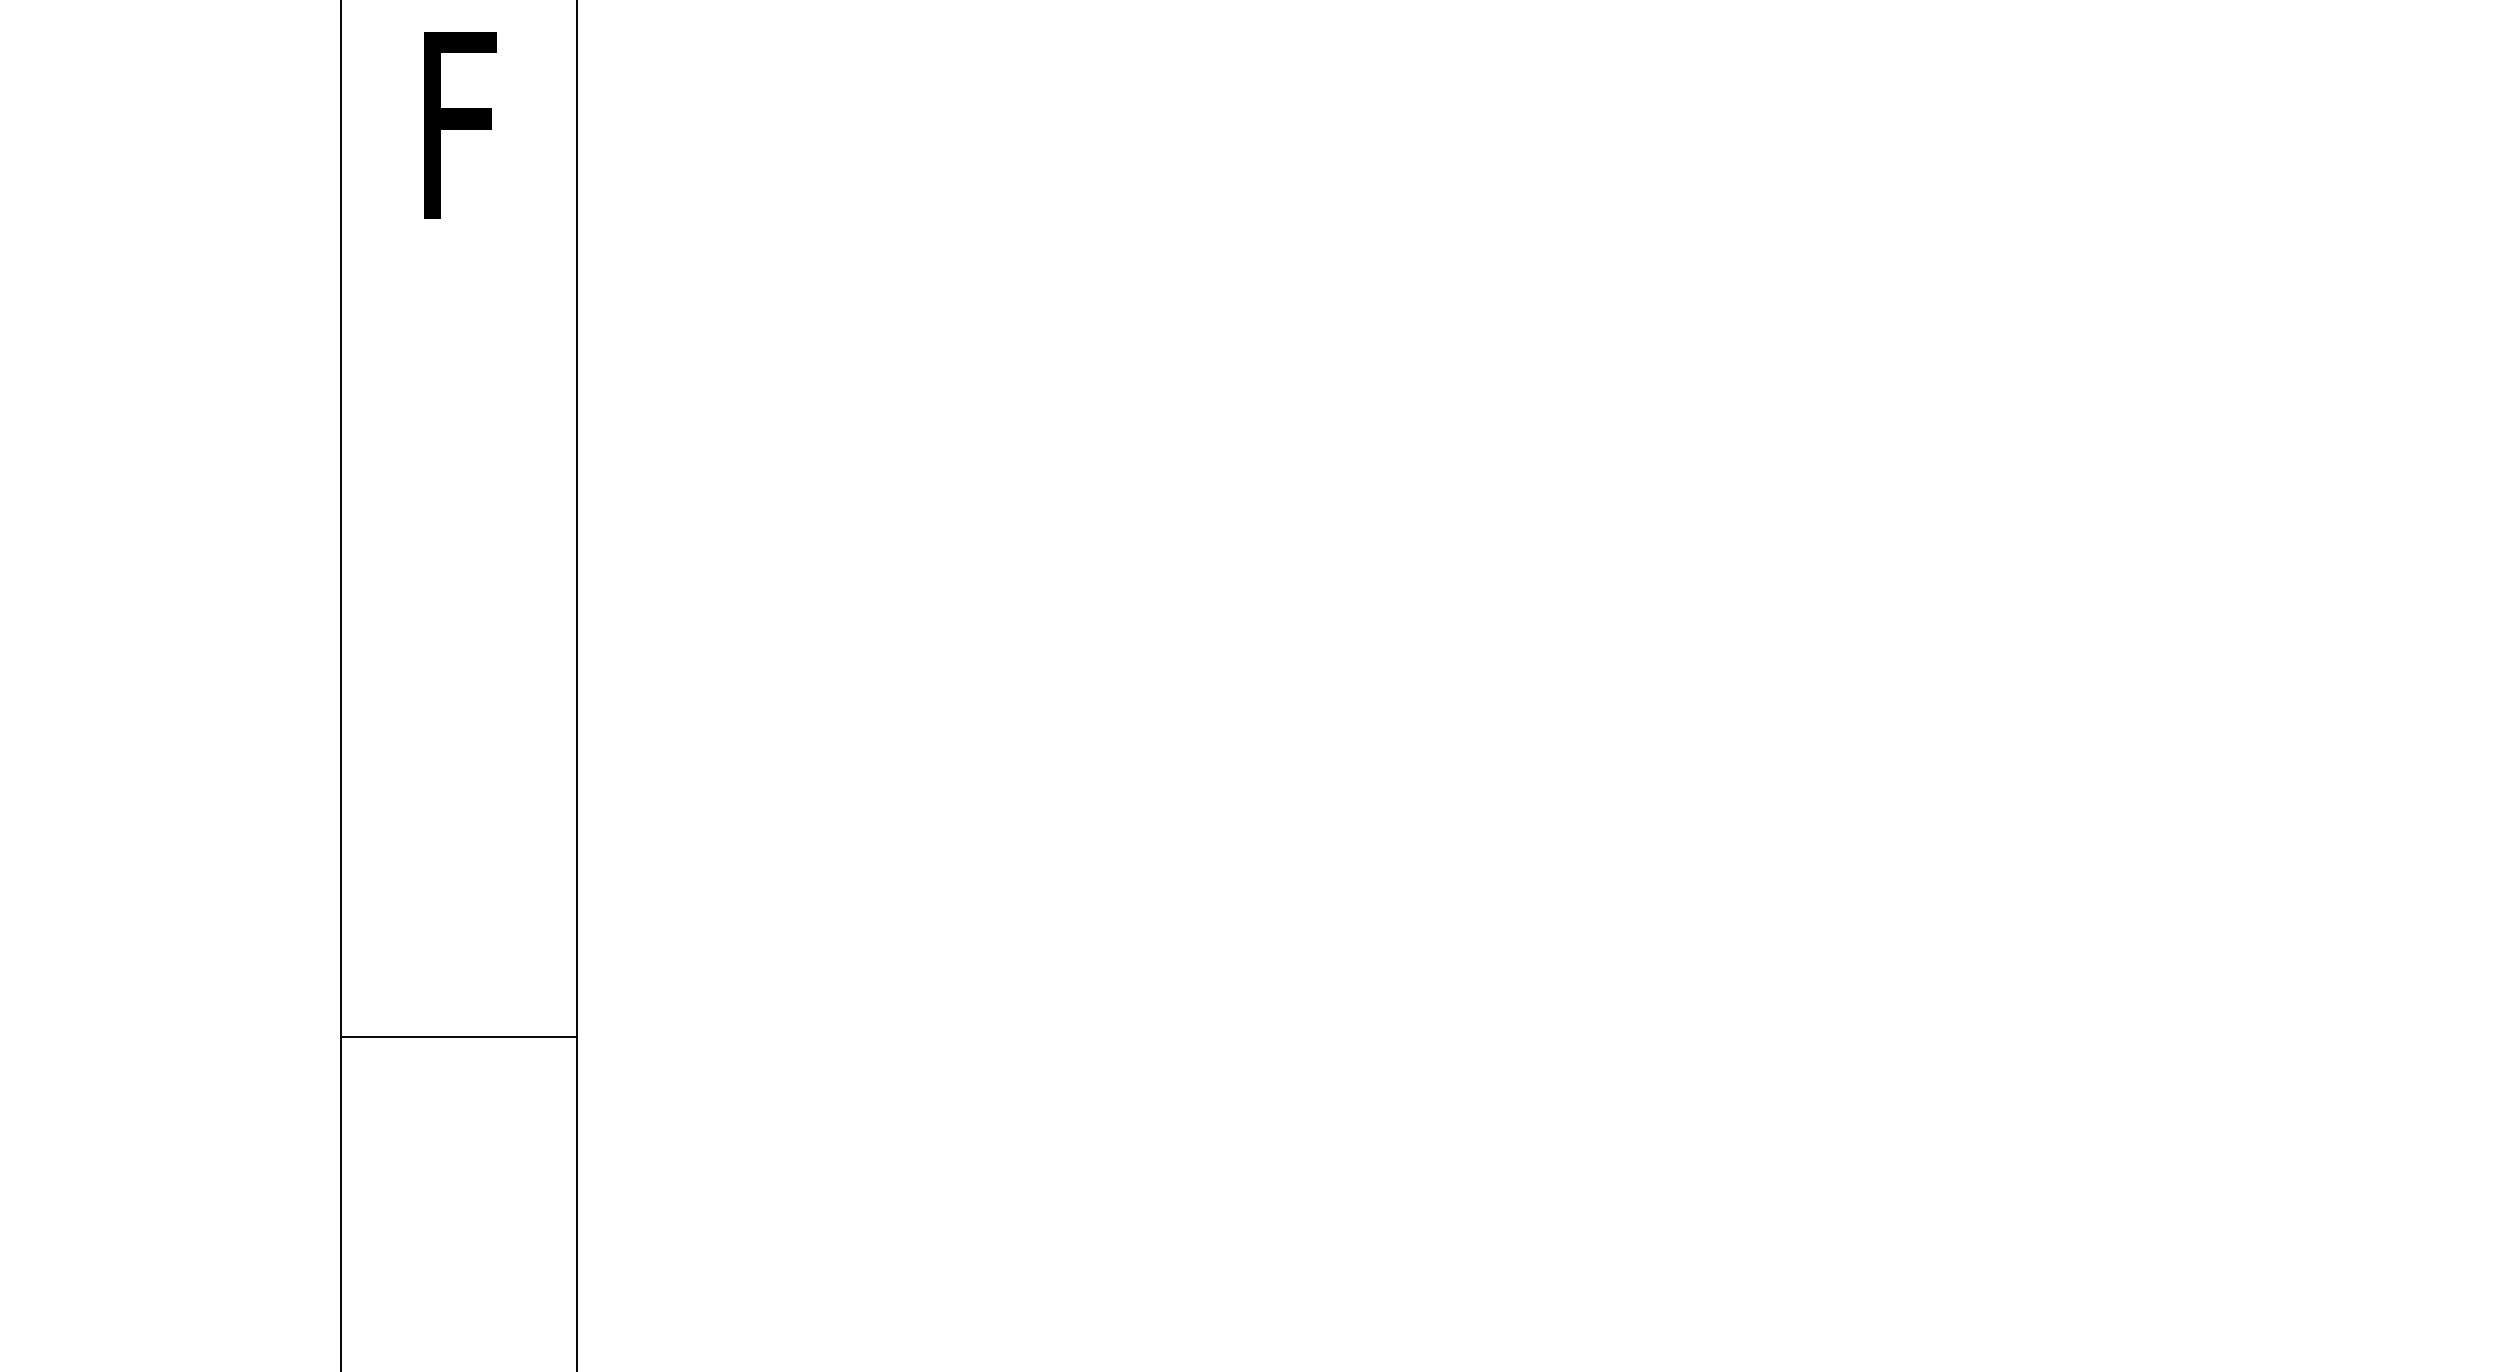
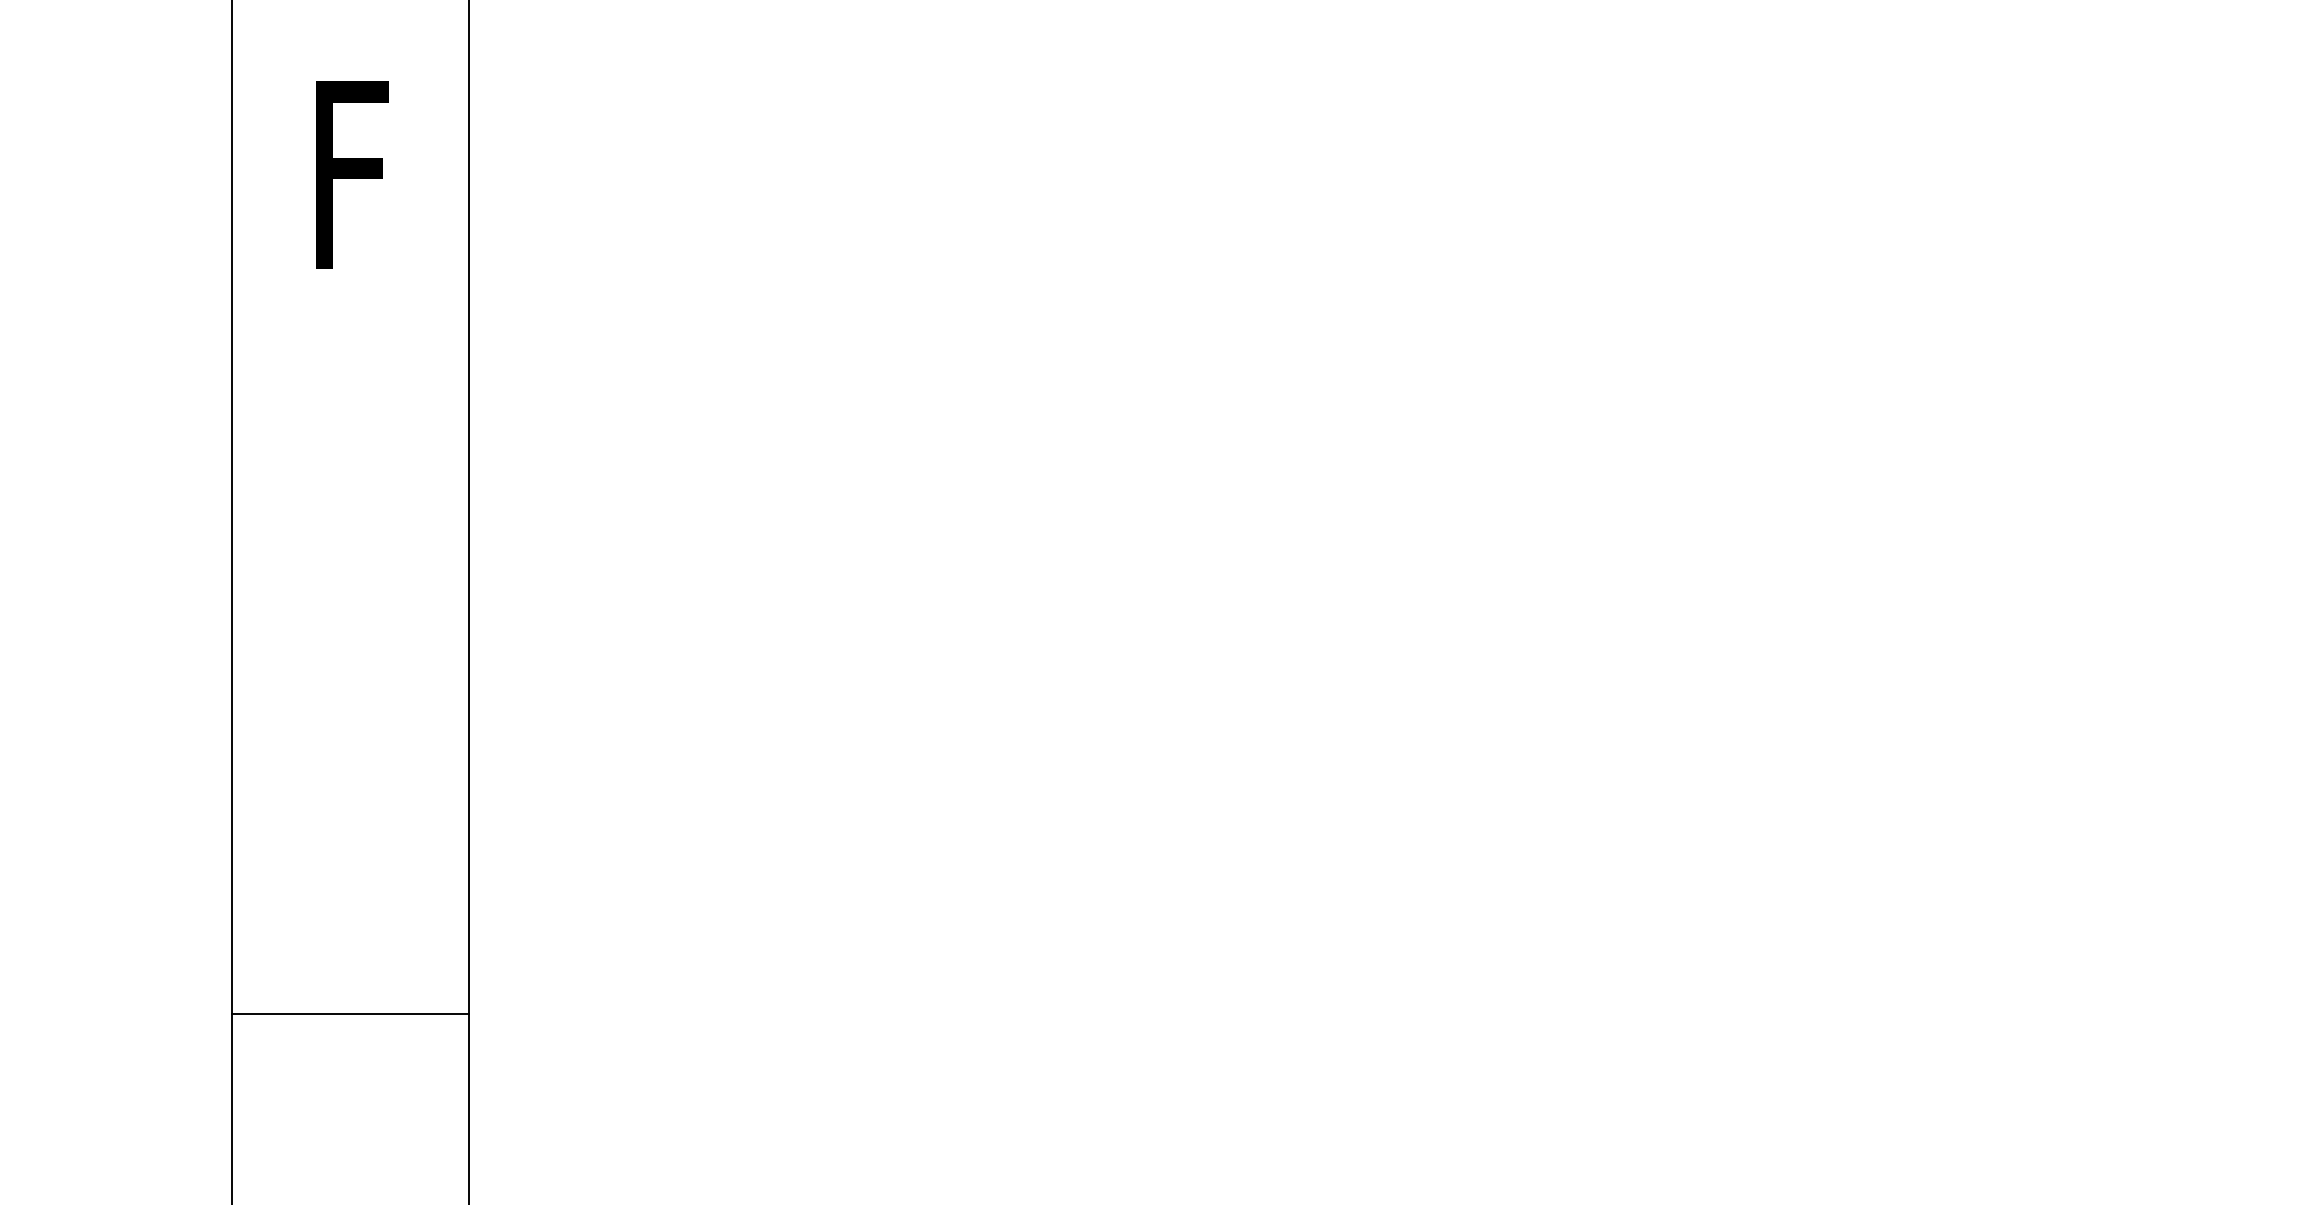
line: (458, 1036) -> (350, 1014), moved

